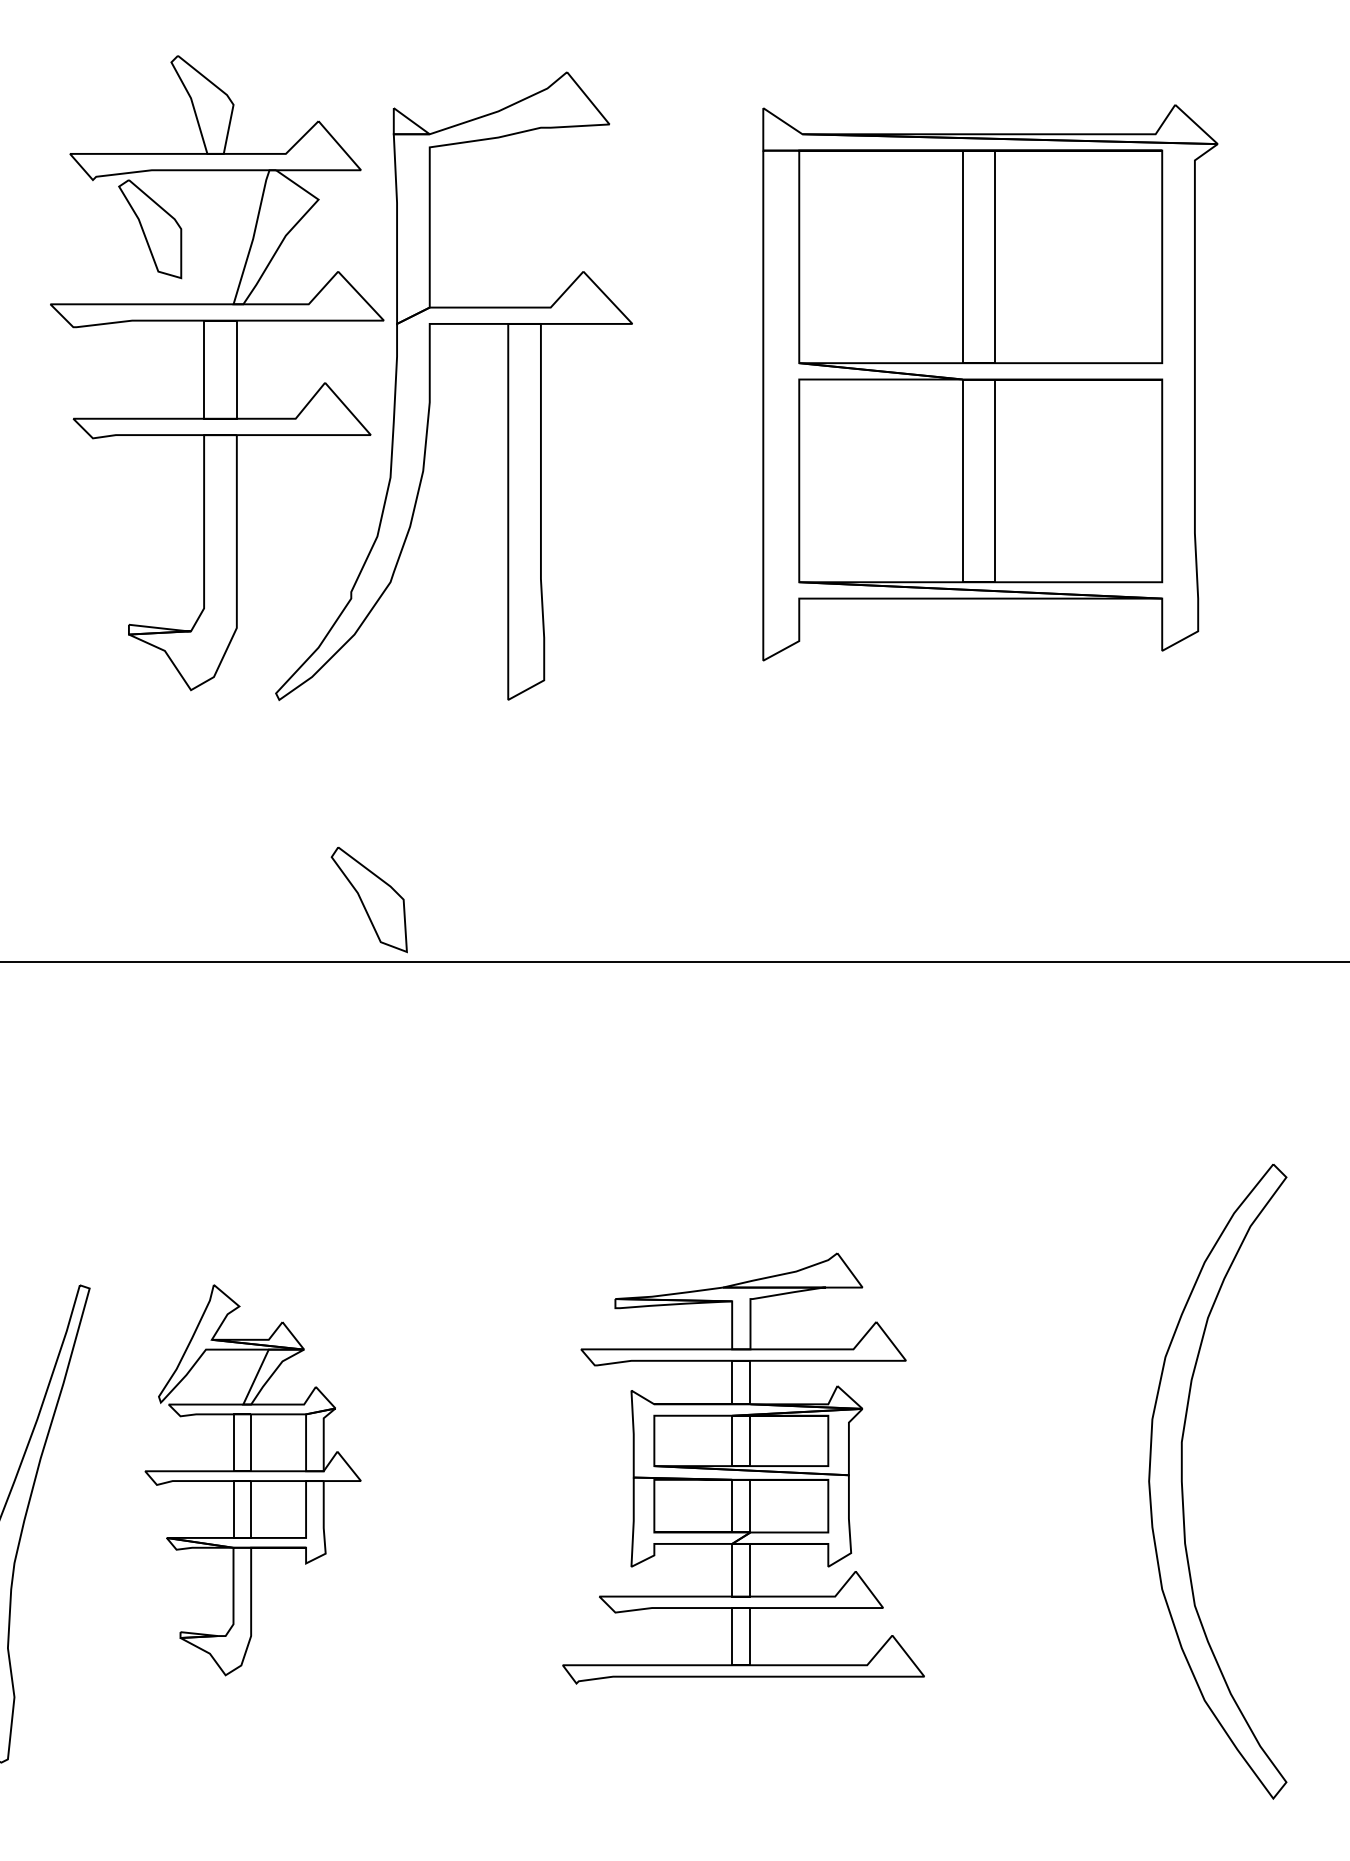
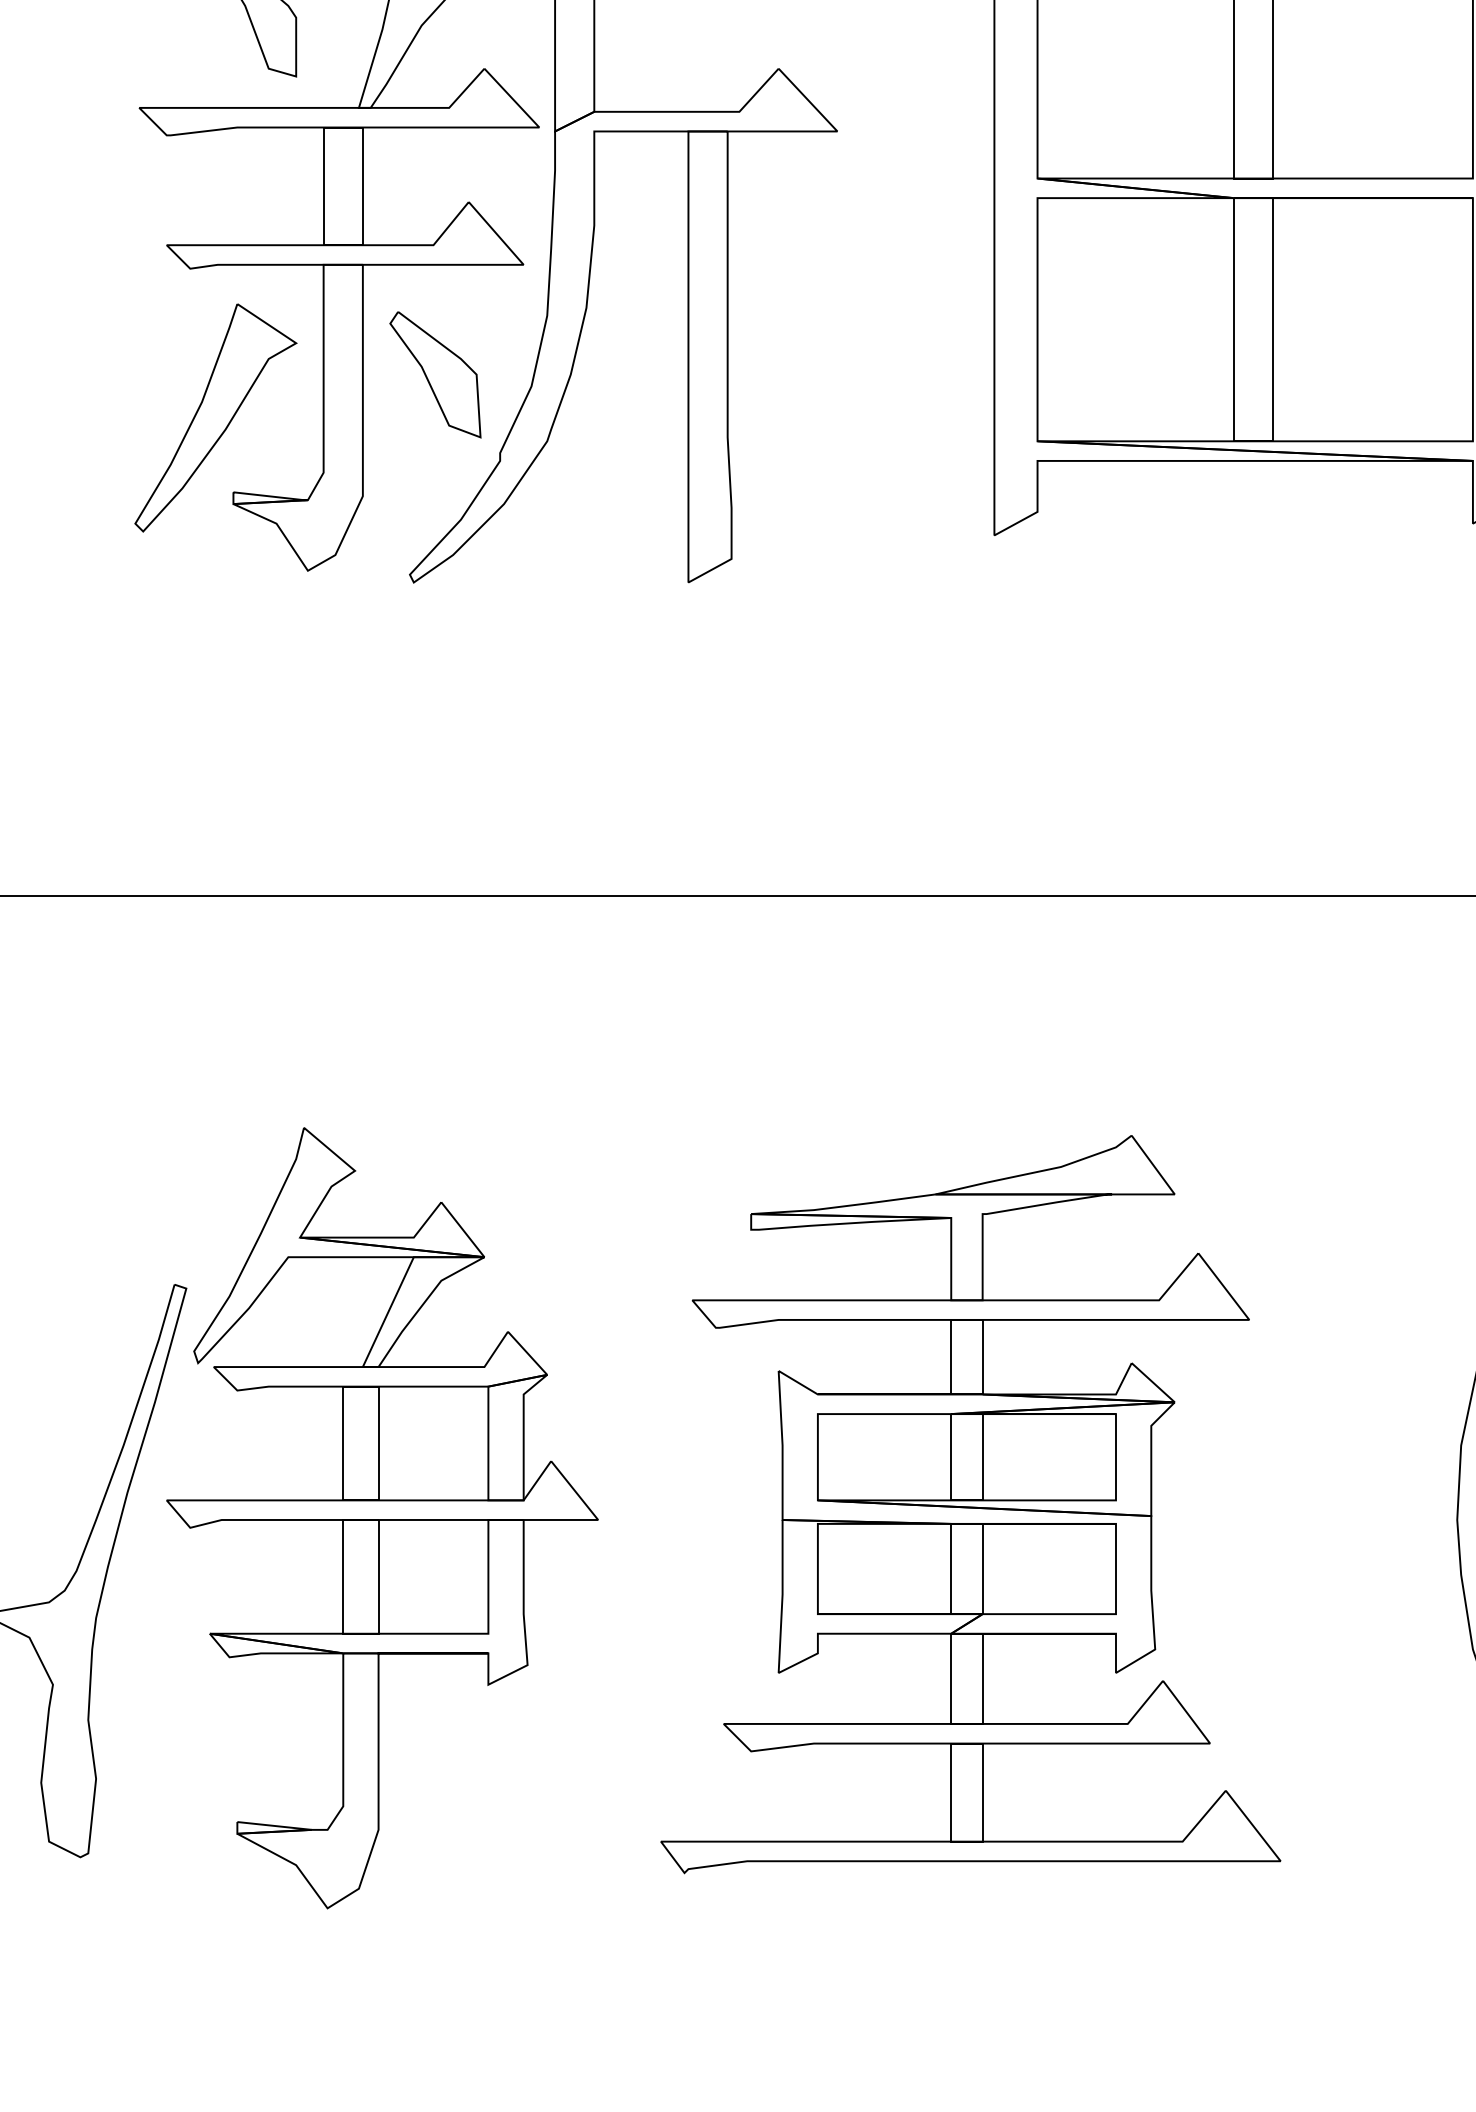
part: (114, 562) -> (216, 417), added
part: (368, 899) -> (434, 374), moved
part: (743, 1468) -> (970, 1504), size x1.43
part: (252, 1480) -> (381, 1518), size x1.67

